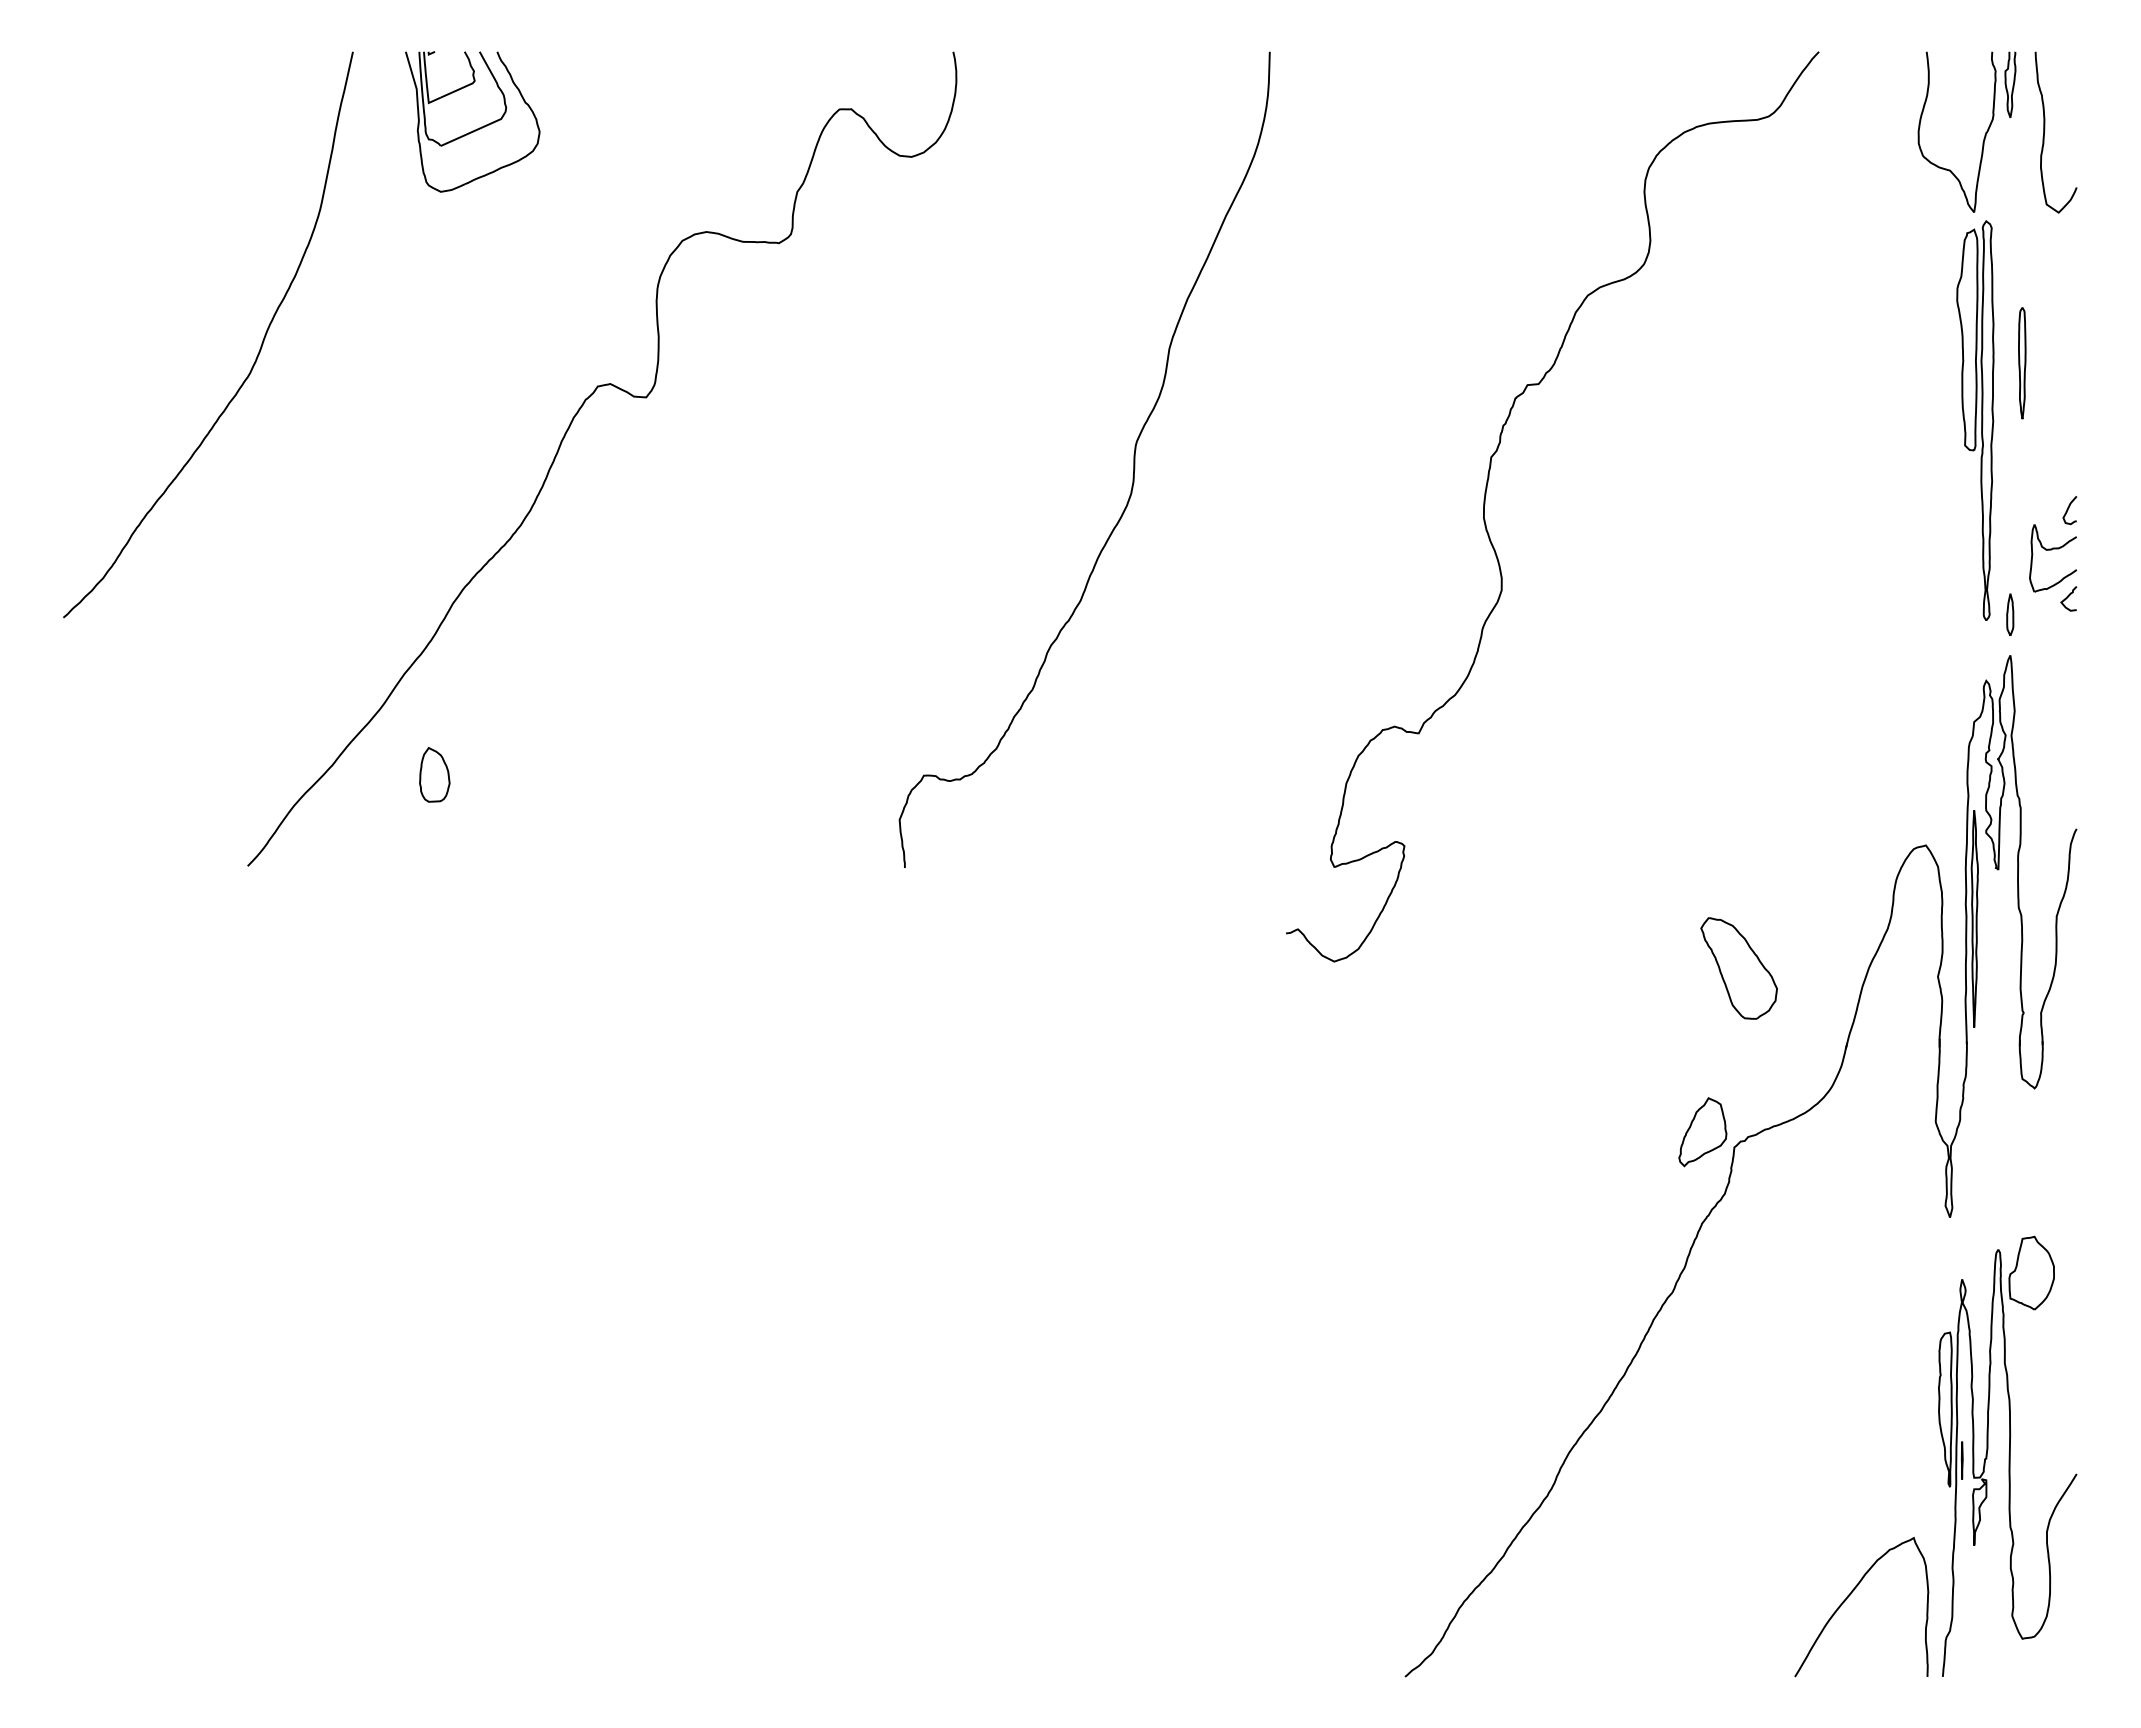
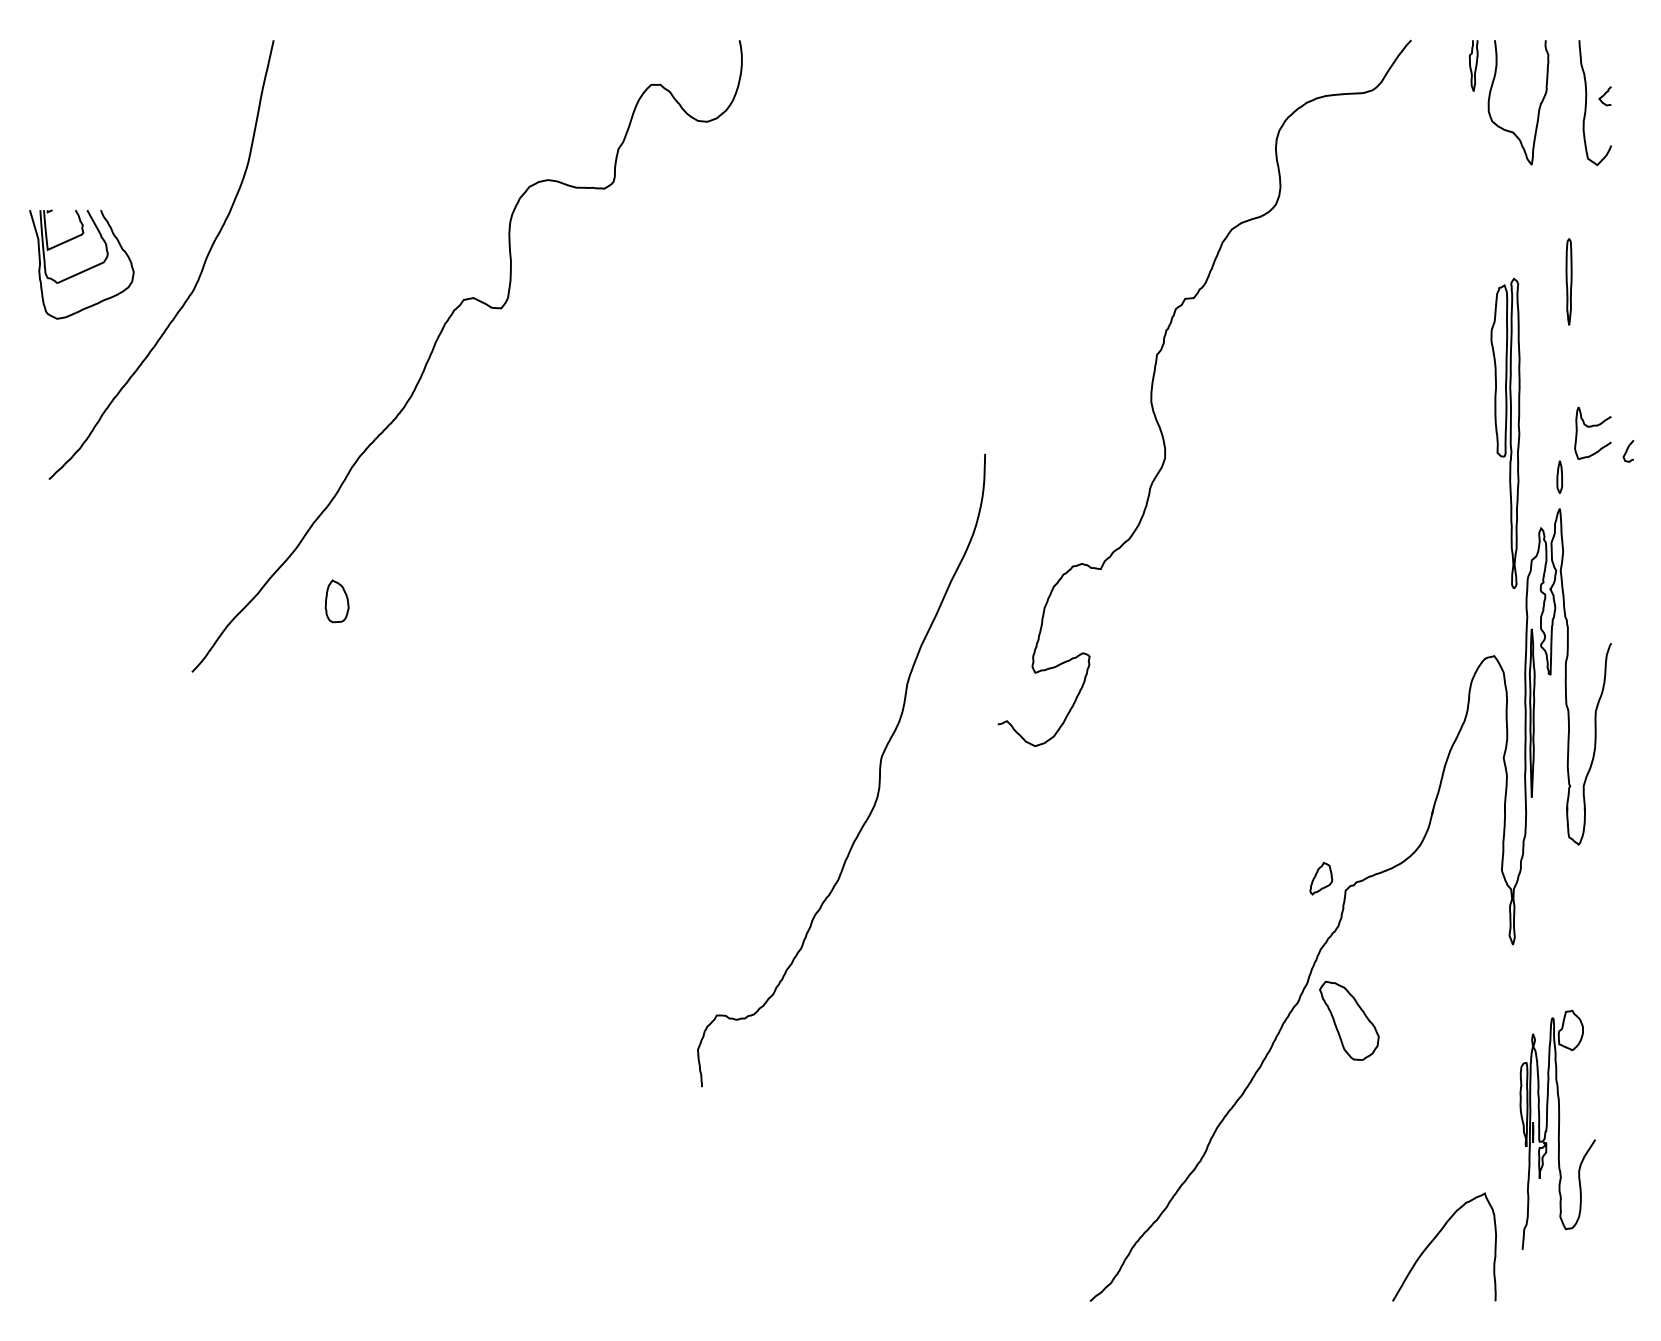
curve: (2012, 85) -> (1475, 66), moved
part: (474, 129) -> (83, 270), moved
part: (1975, 420) -> (1505, 433), moved
curve: (1133, 459) -> (879, 770), moved
curve: (2068, 510) -> (1627, 451), moved
curve: (2068, 597) -> (1604, 95), moved
part: (1738, 968) -> (1348, 1020), moved
part: (1702, 1132) -> (1320, 878), size x0.6
part: (2007, 1455) -> (1557, 1129), size x0.7

